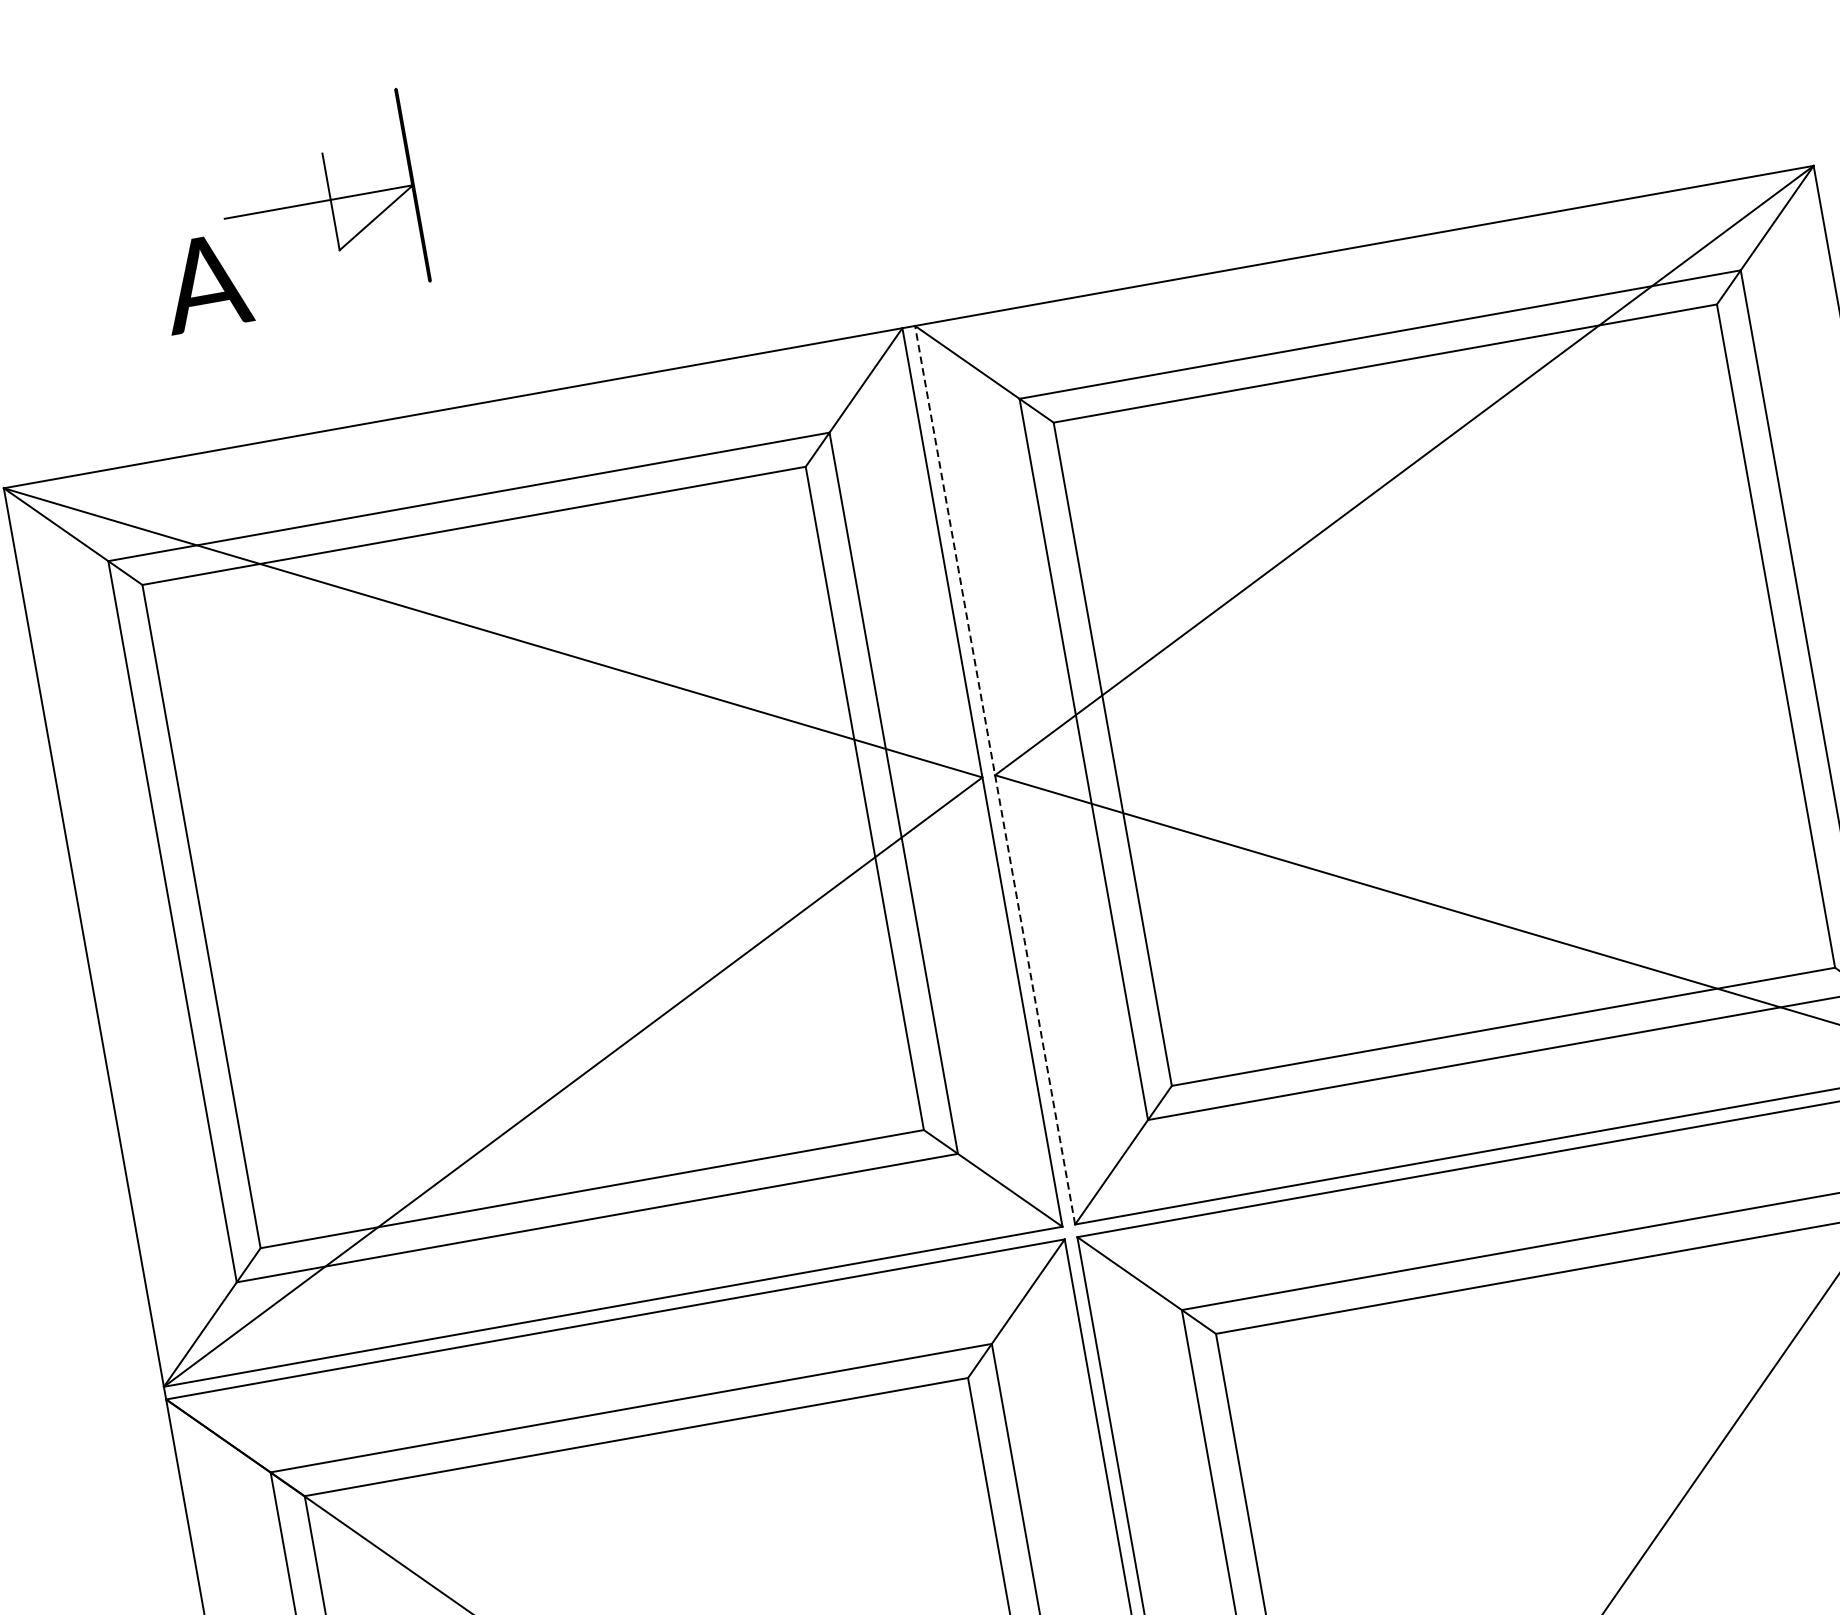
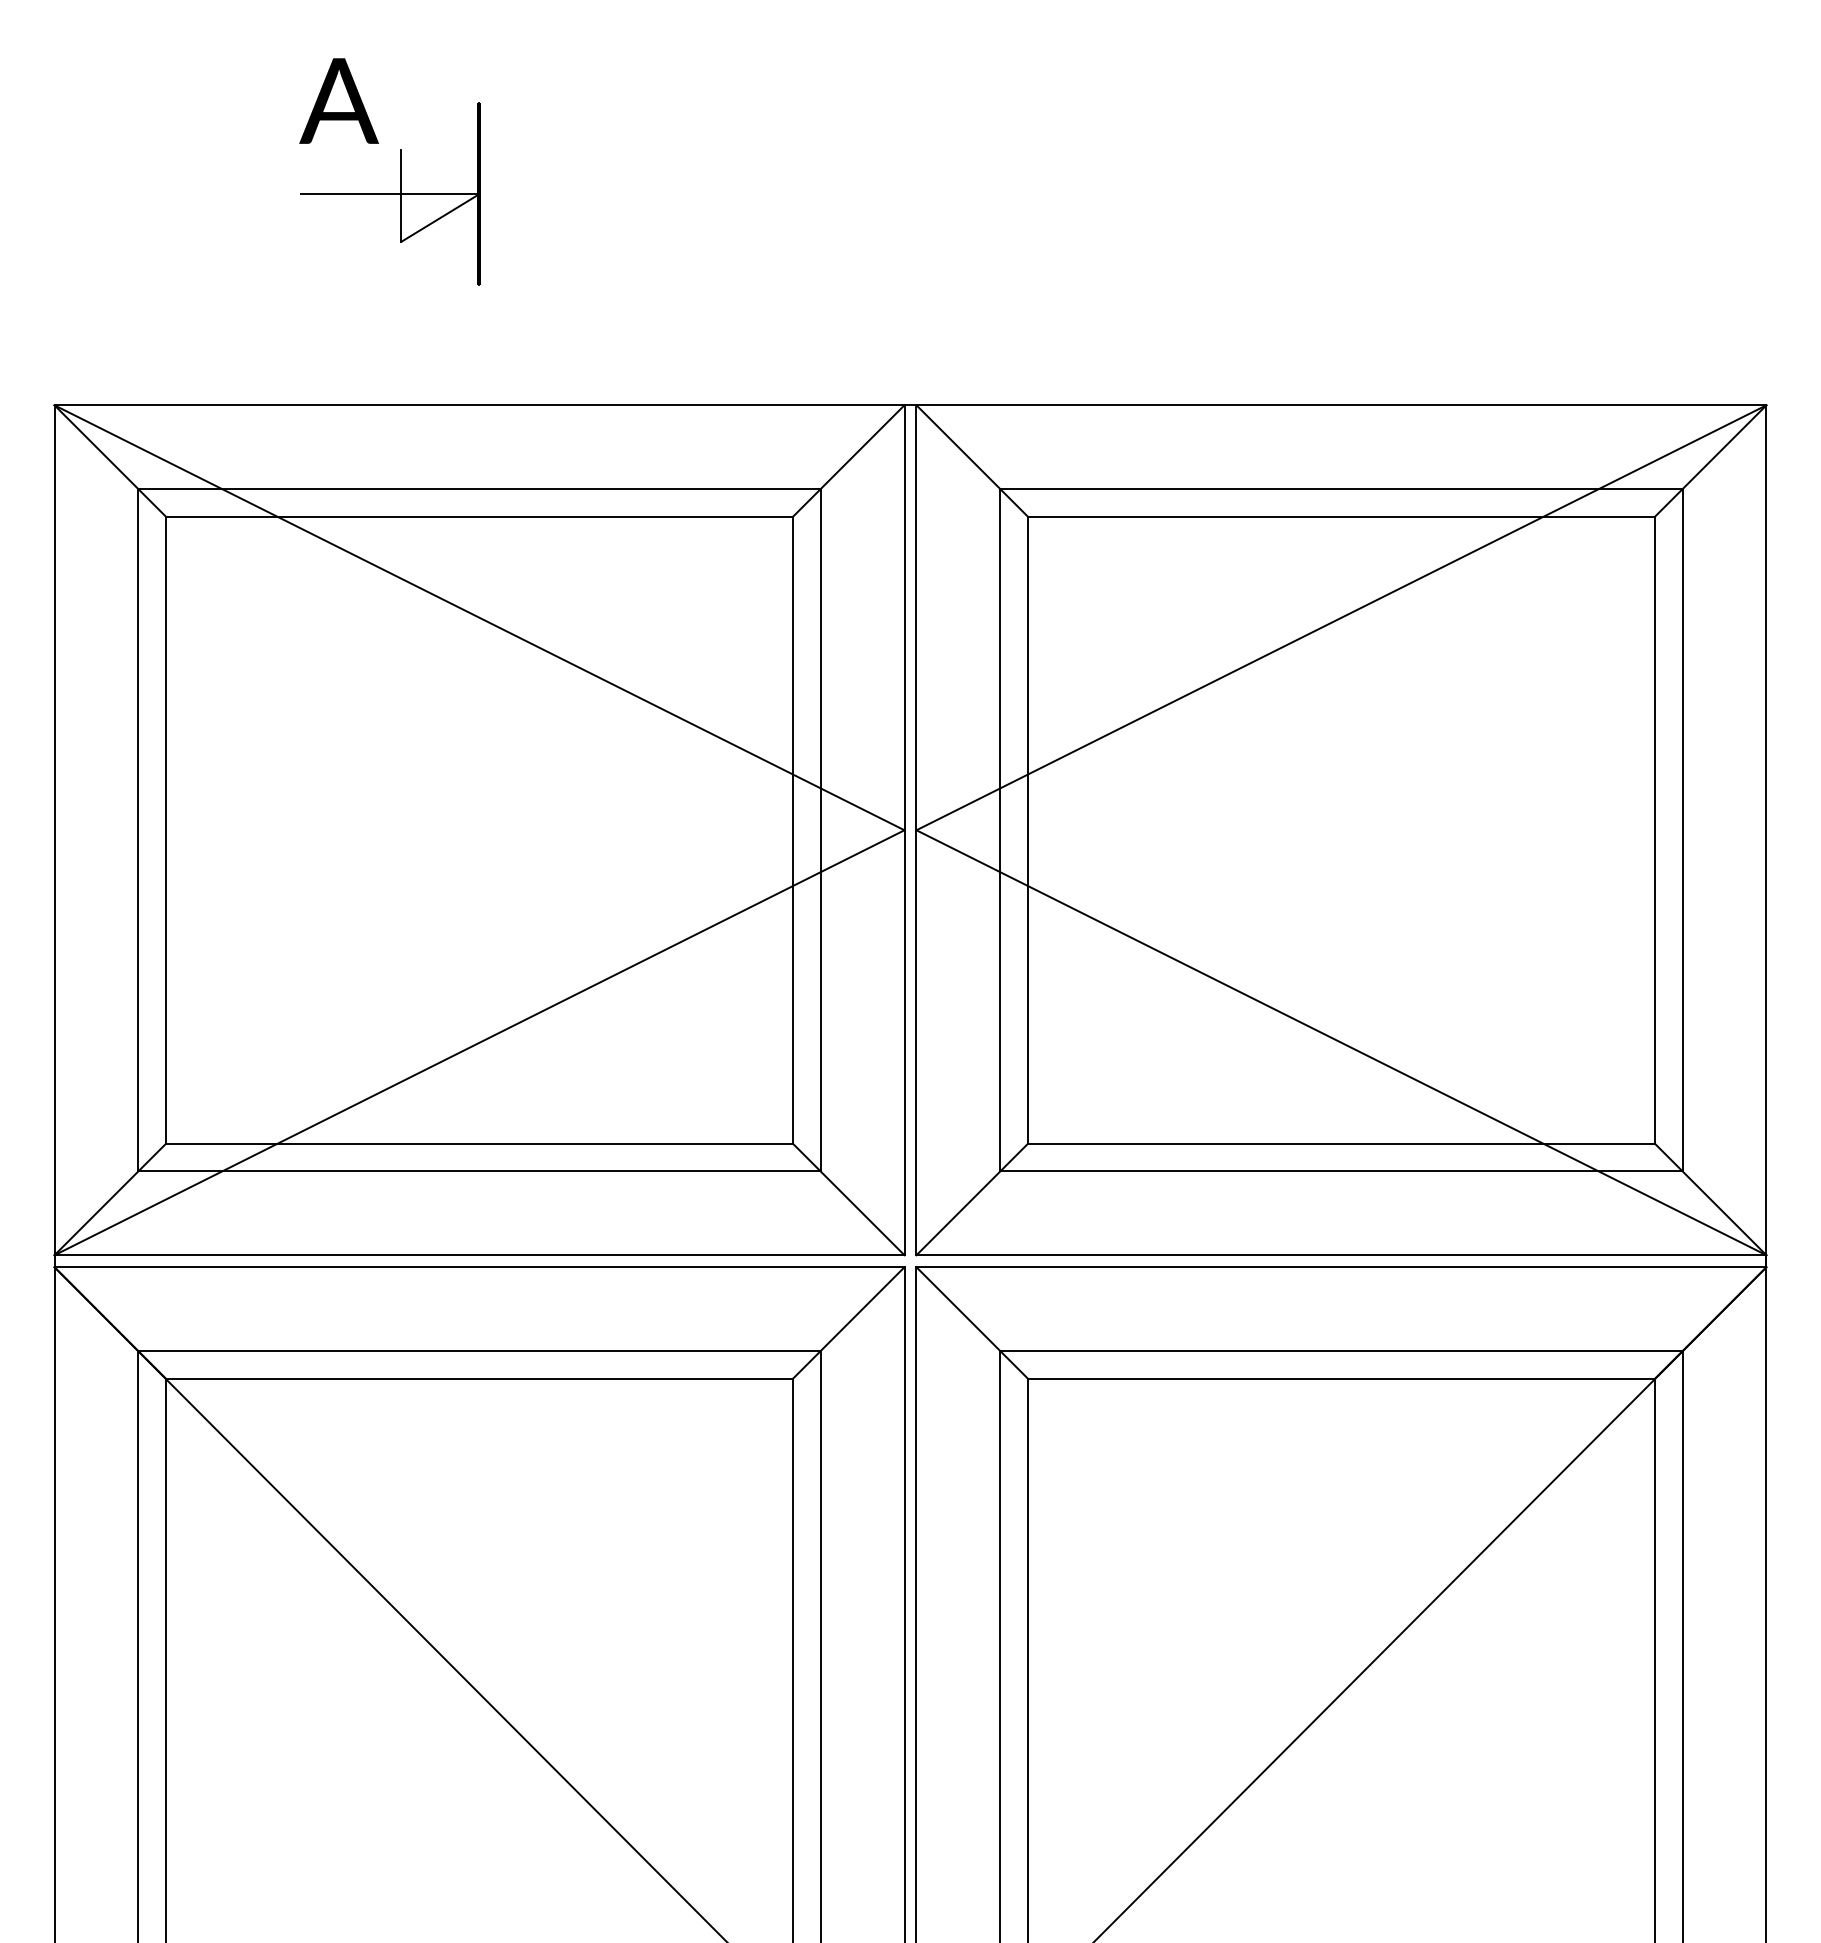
text: (204, 282) -> (338, 100), moved
line: (995, 775) -> (916, 830), dashed -> solid

